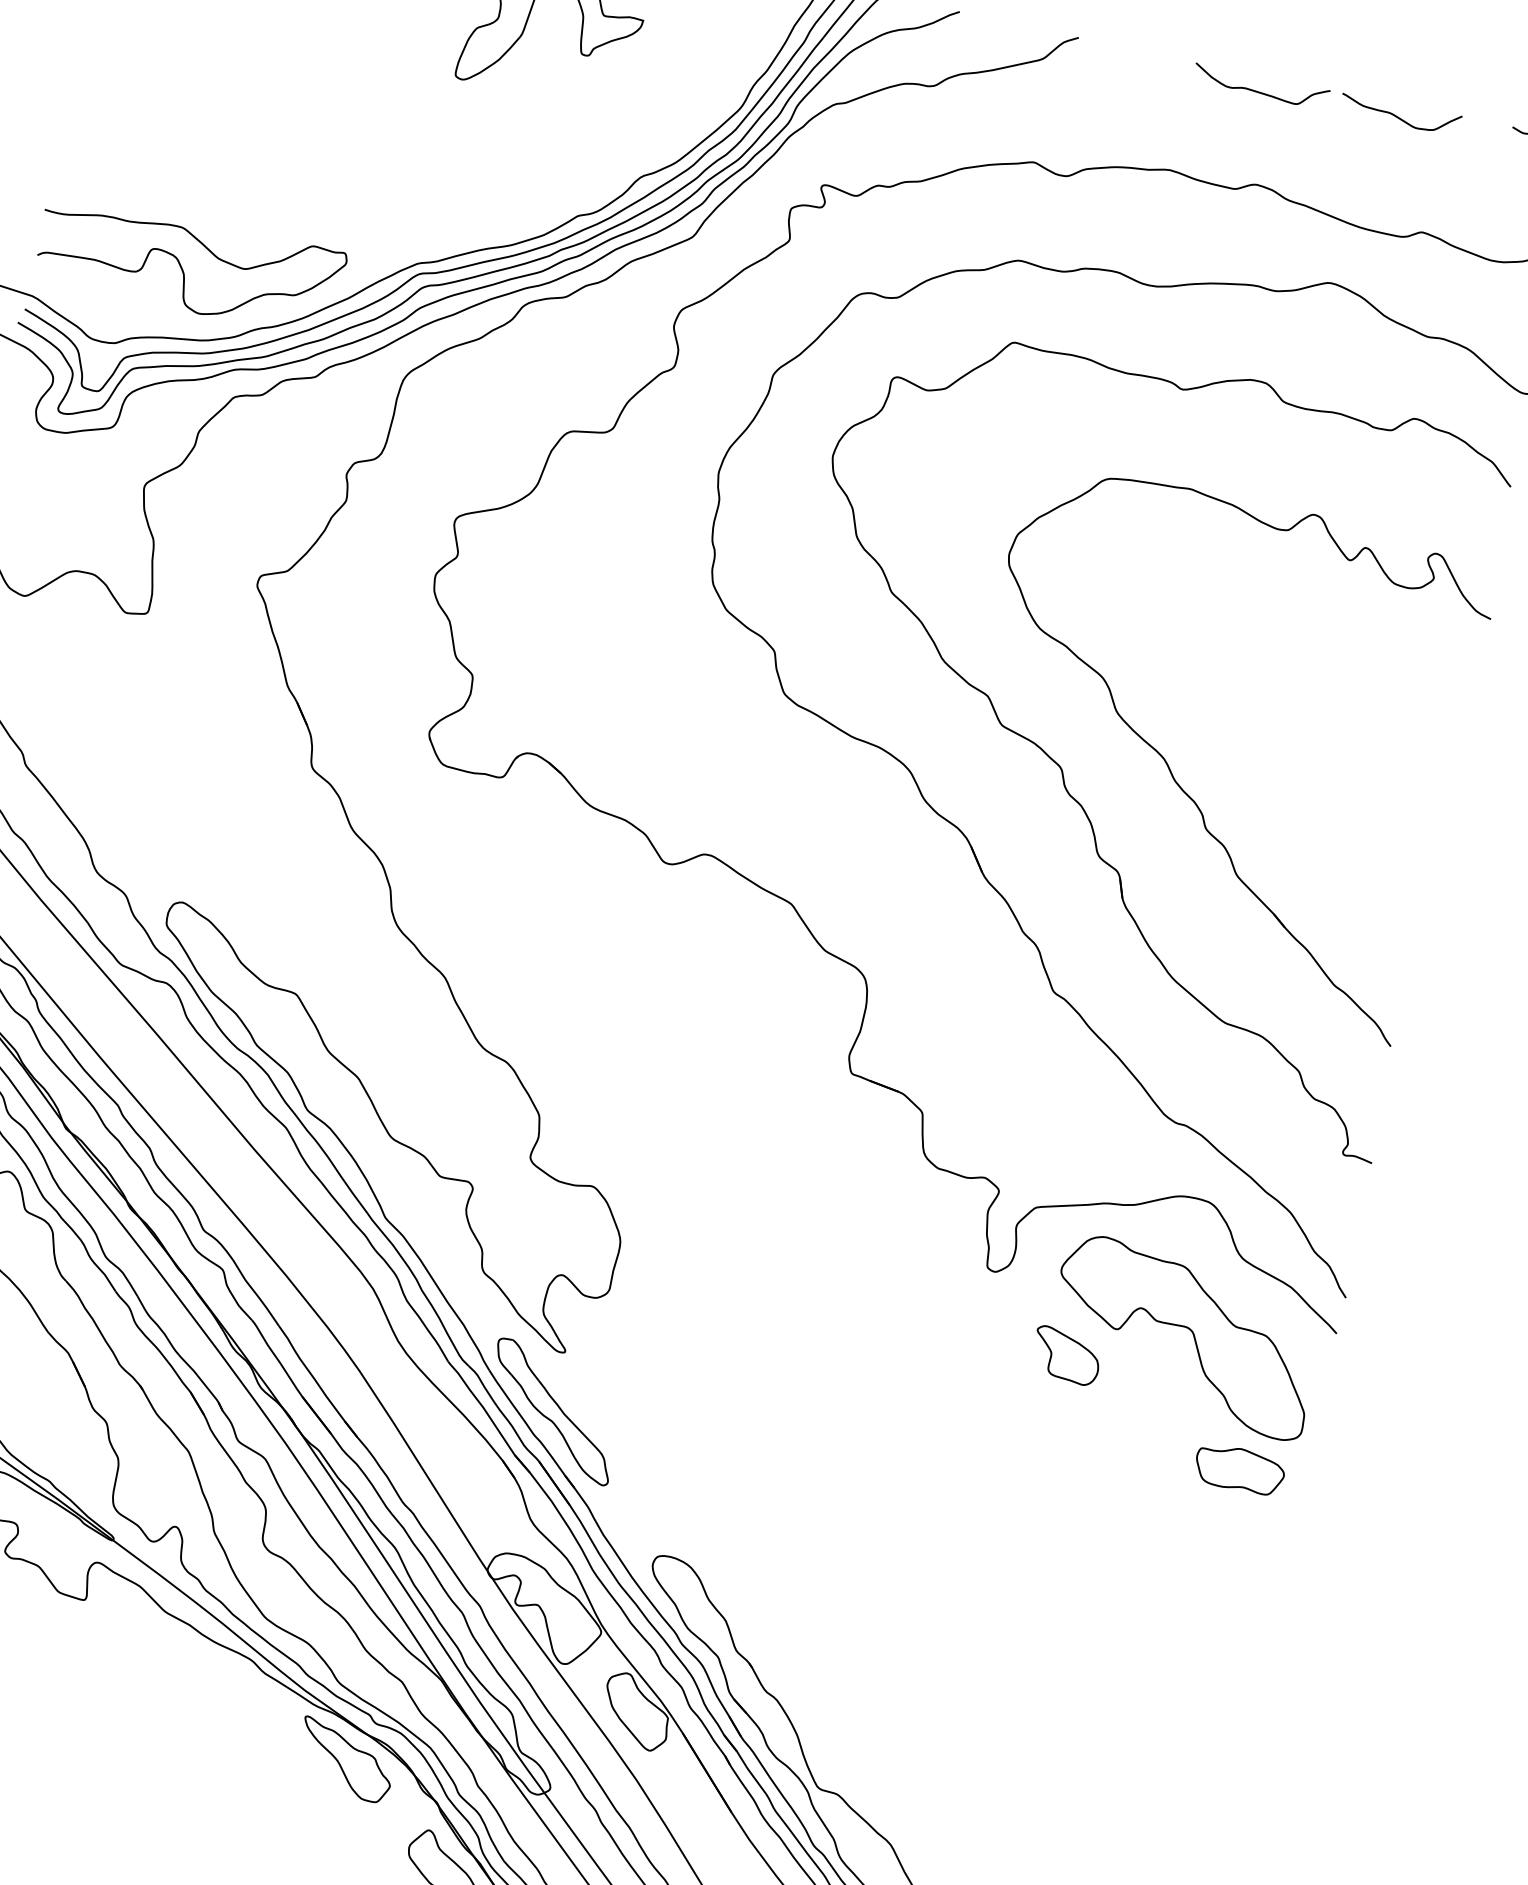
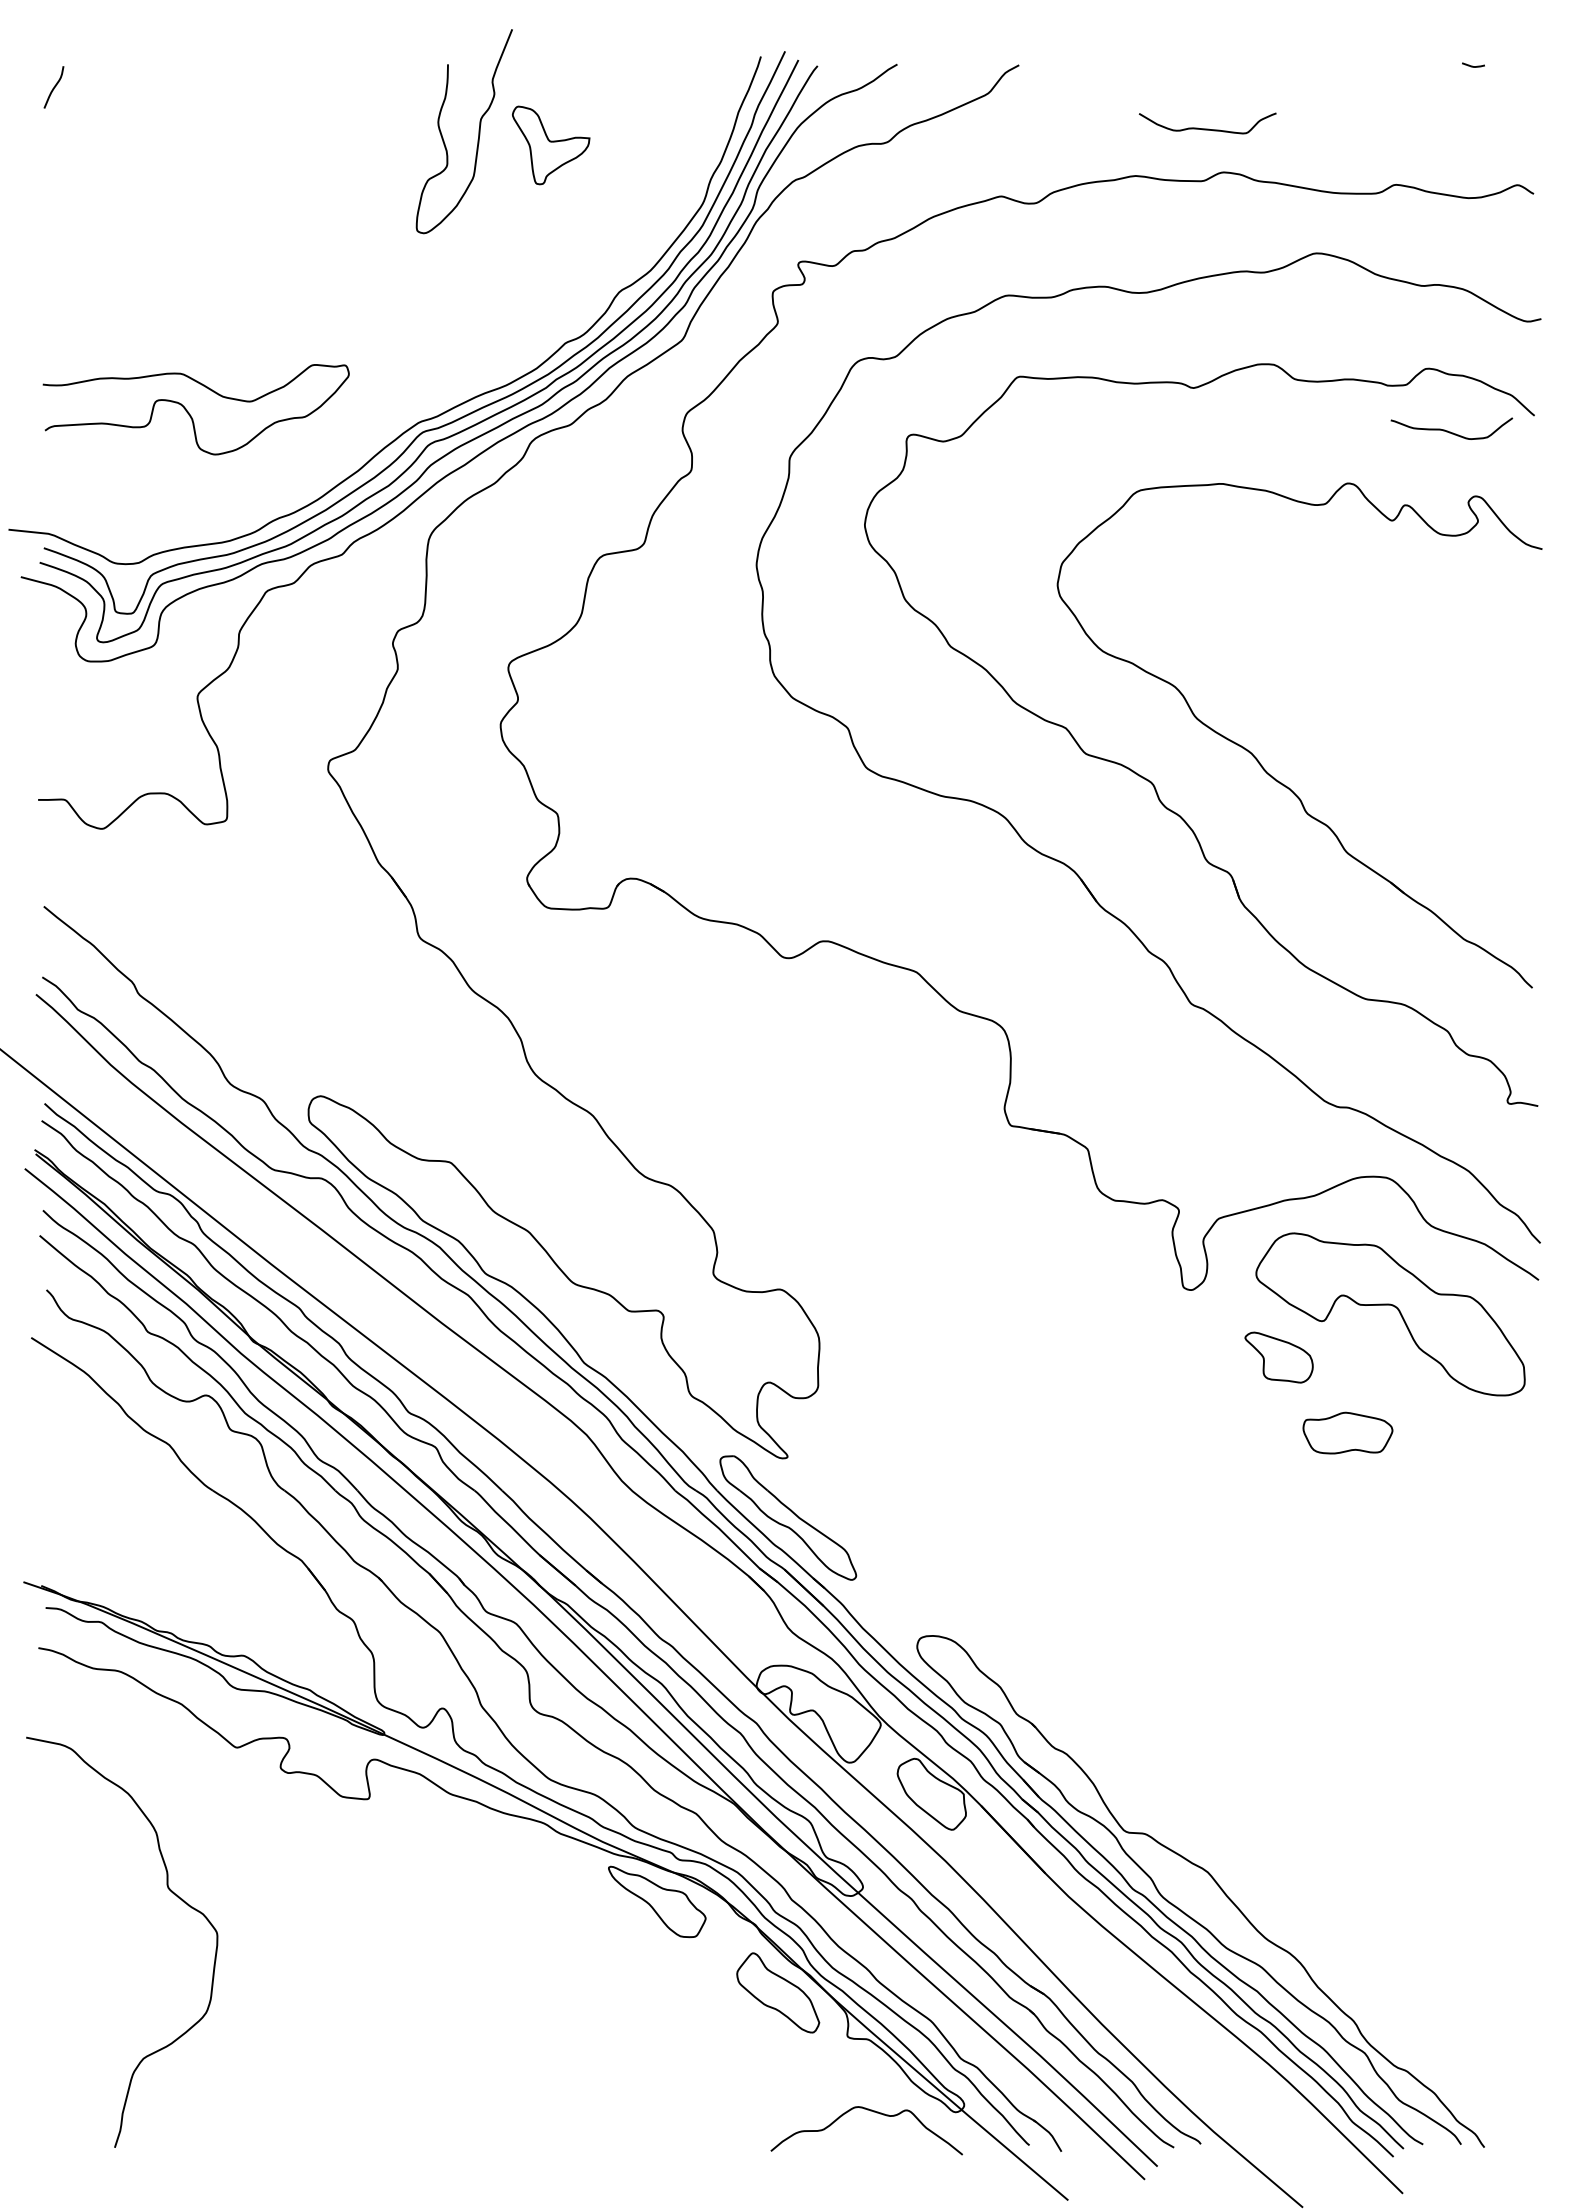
curve: (1259, 91) -> (1207, 128), moved
curve: (1398, 116) -> (1450, 431), moved
curve: (182, 267) -> (189, 412), moved
part: (1239, 1468) -> (1347, 1432), moved

